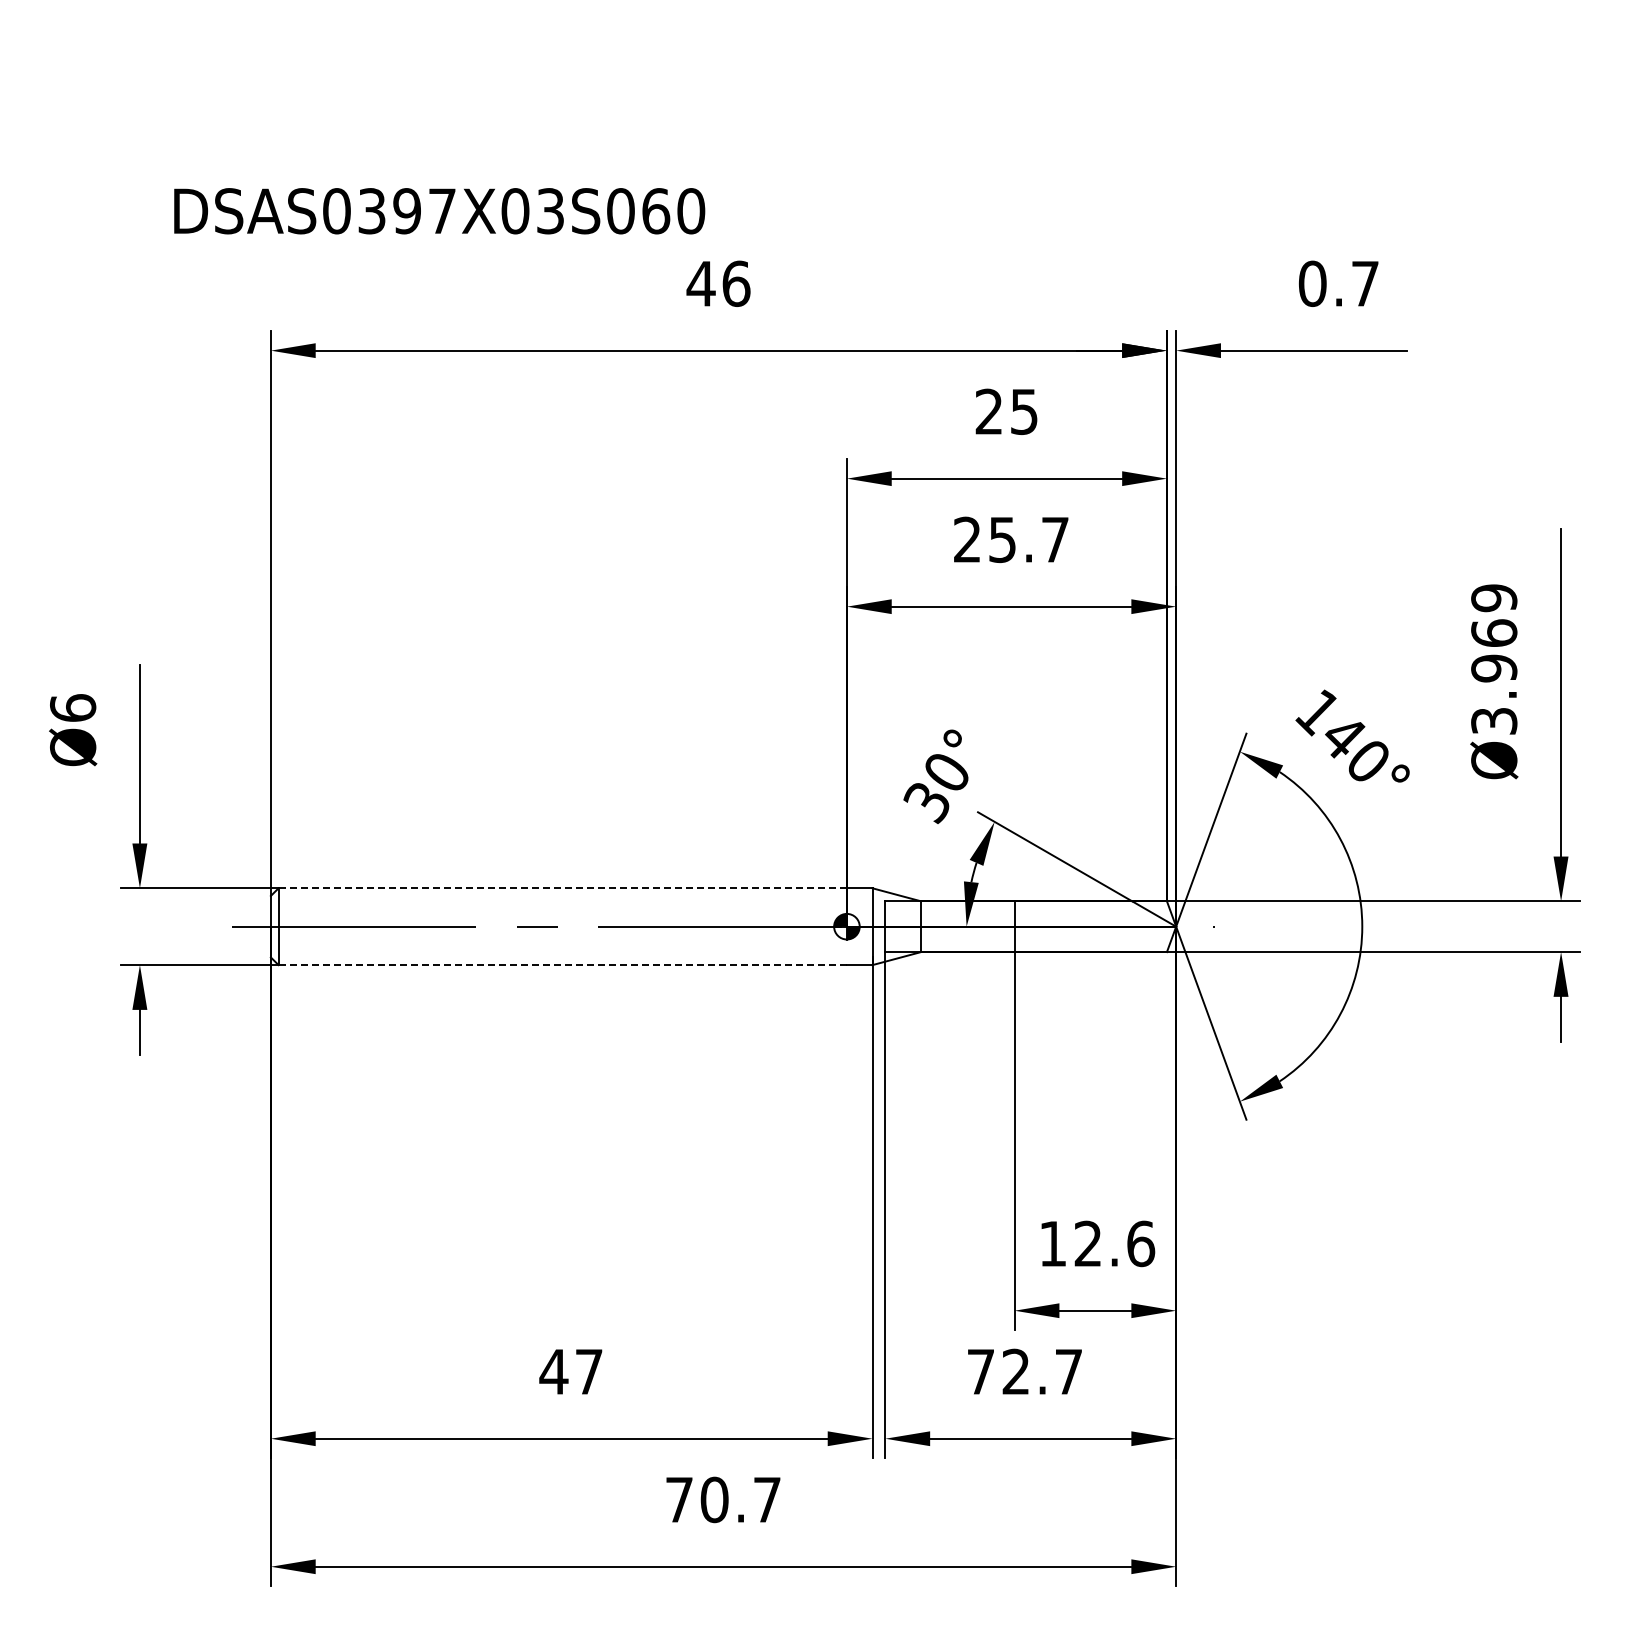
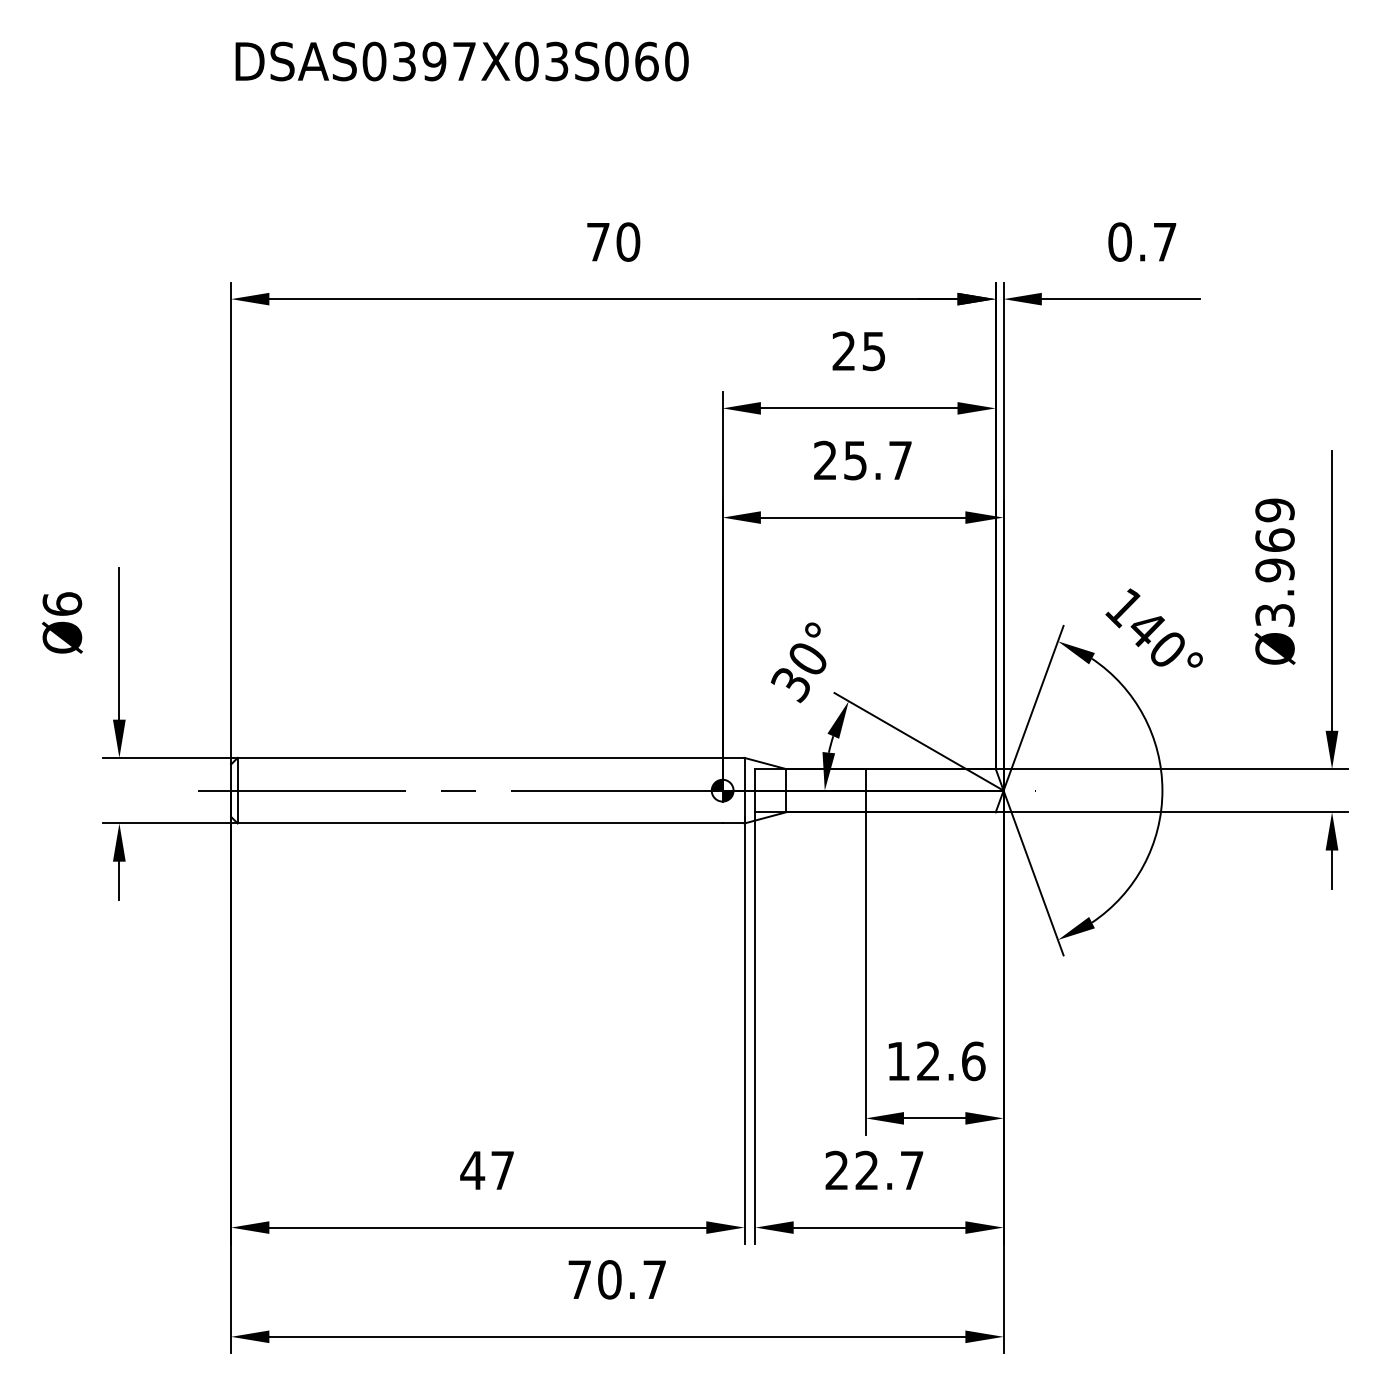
text: (439, 211) -> (462, 61), moved
text: (718, 283) -> (613, 241), 46 -> 70
line: (562, 888) -> (479, 758), dashed -> solid
line: (563, 965) -> (480, 823), dashed -> solid
text: (980, 1371) -> (836, 1170), 72.7 -> 22.7

